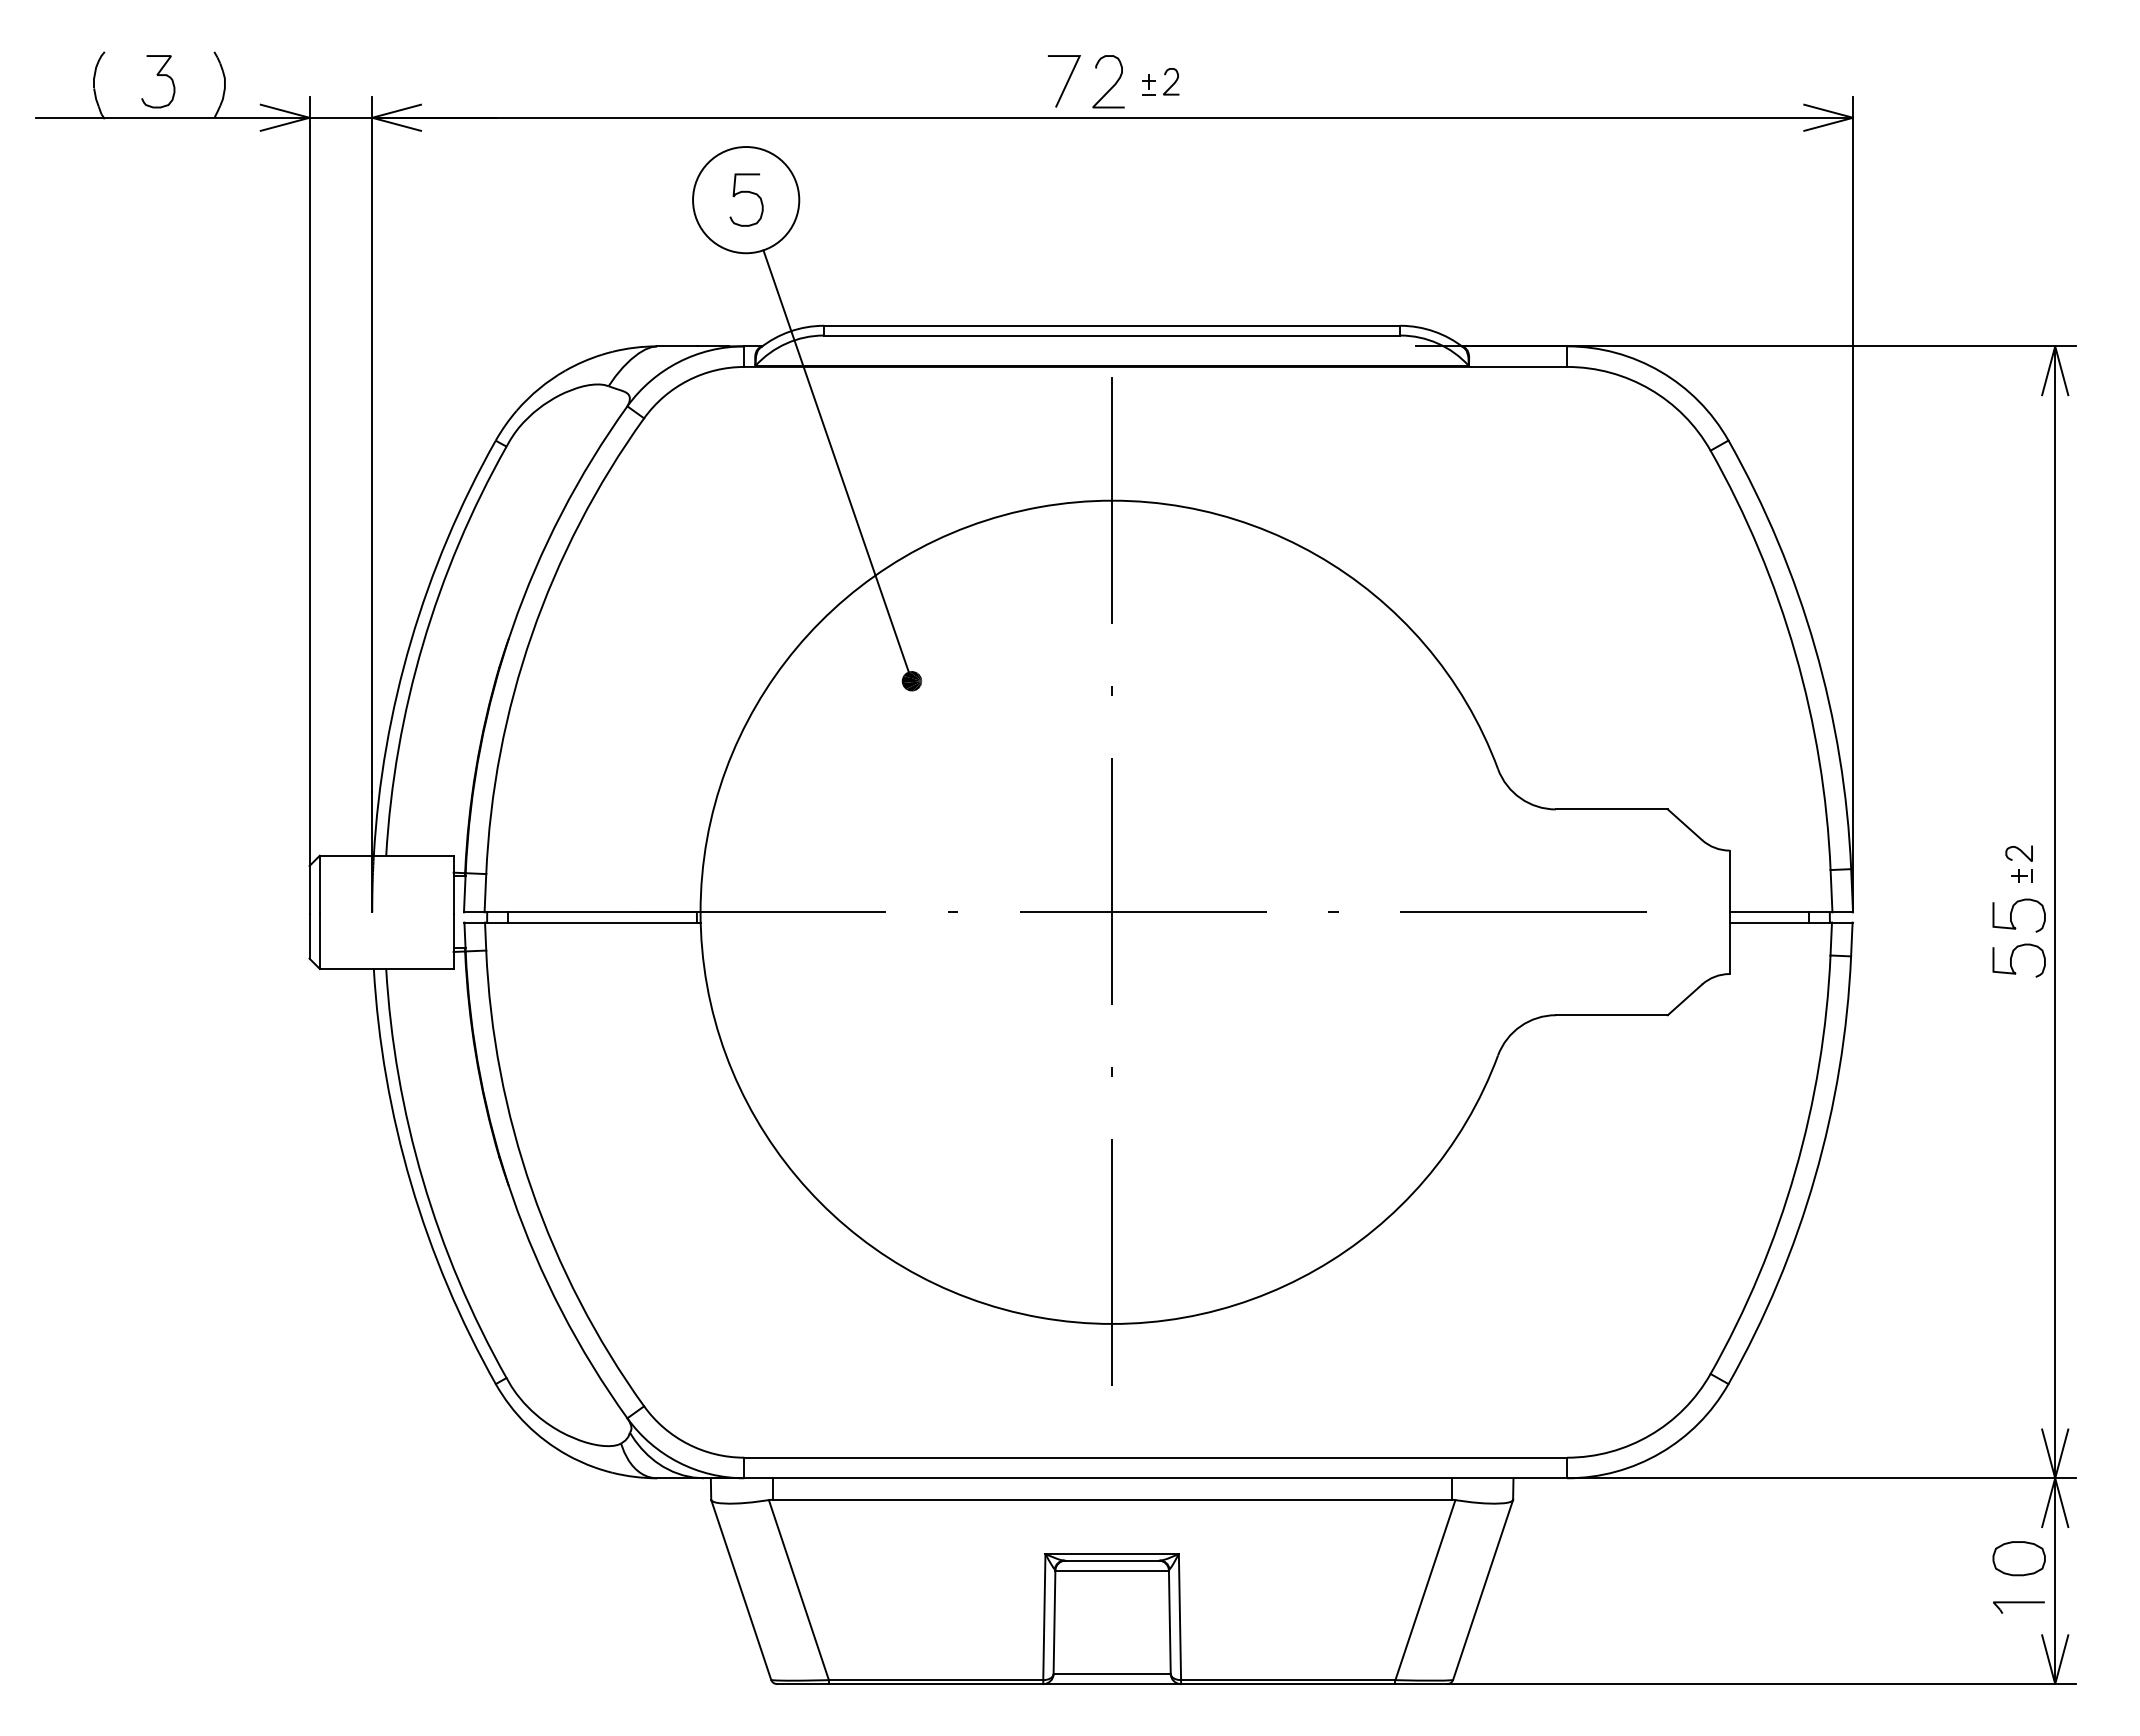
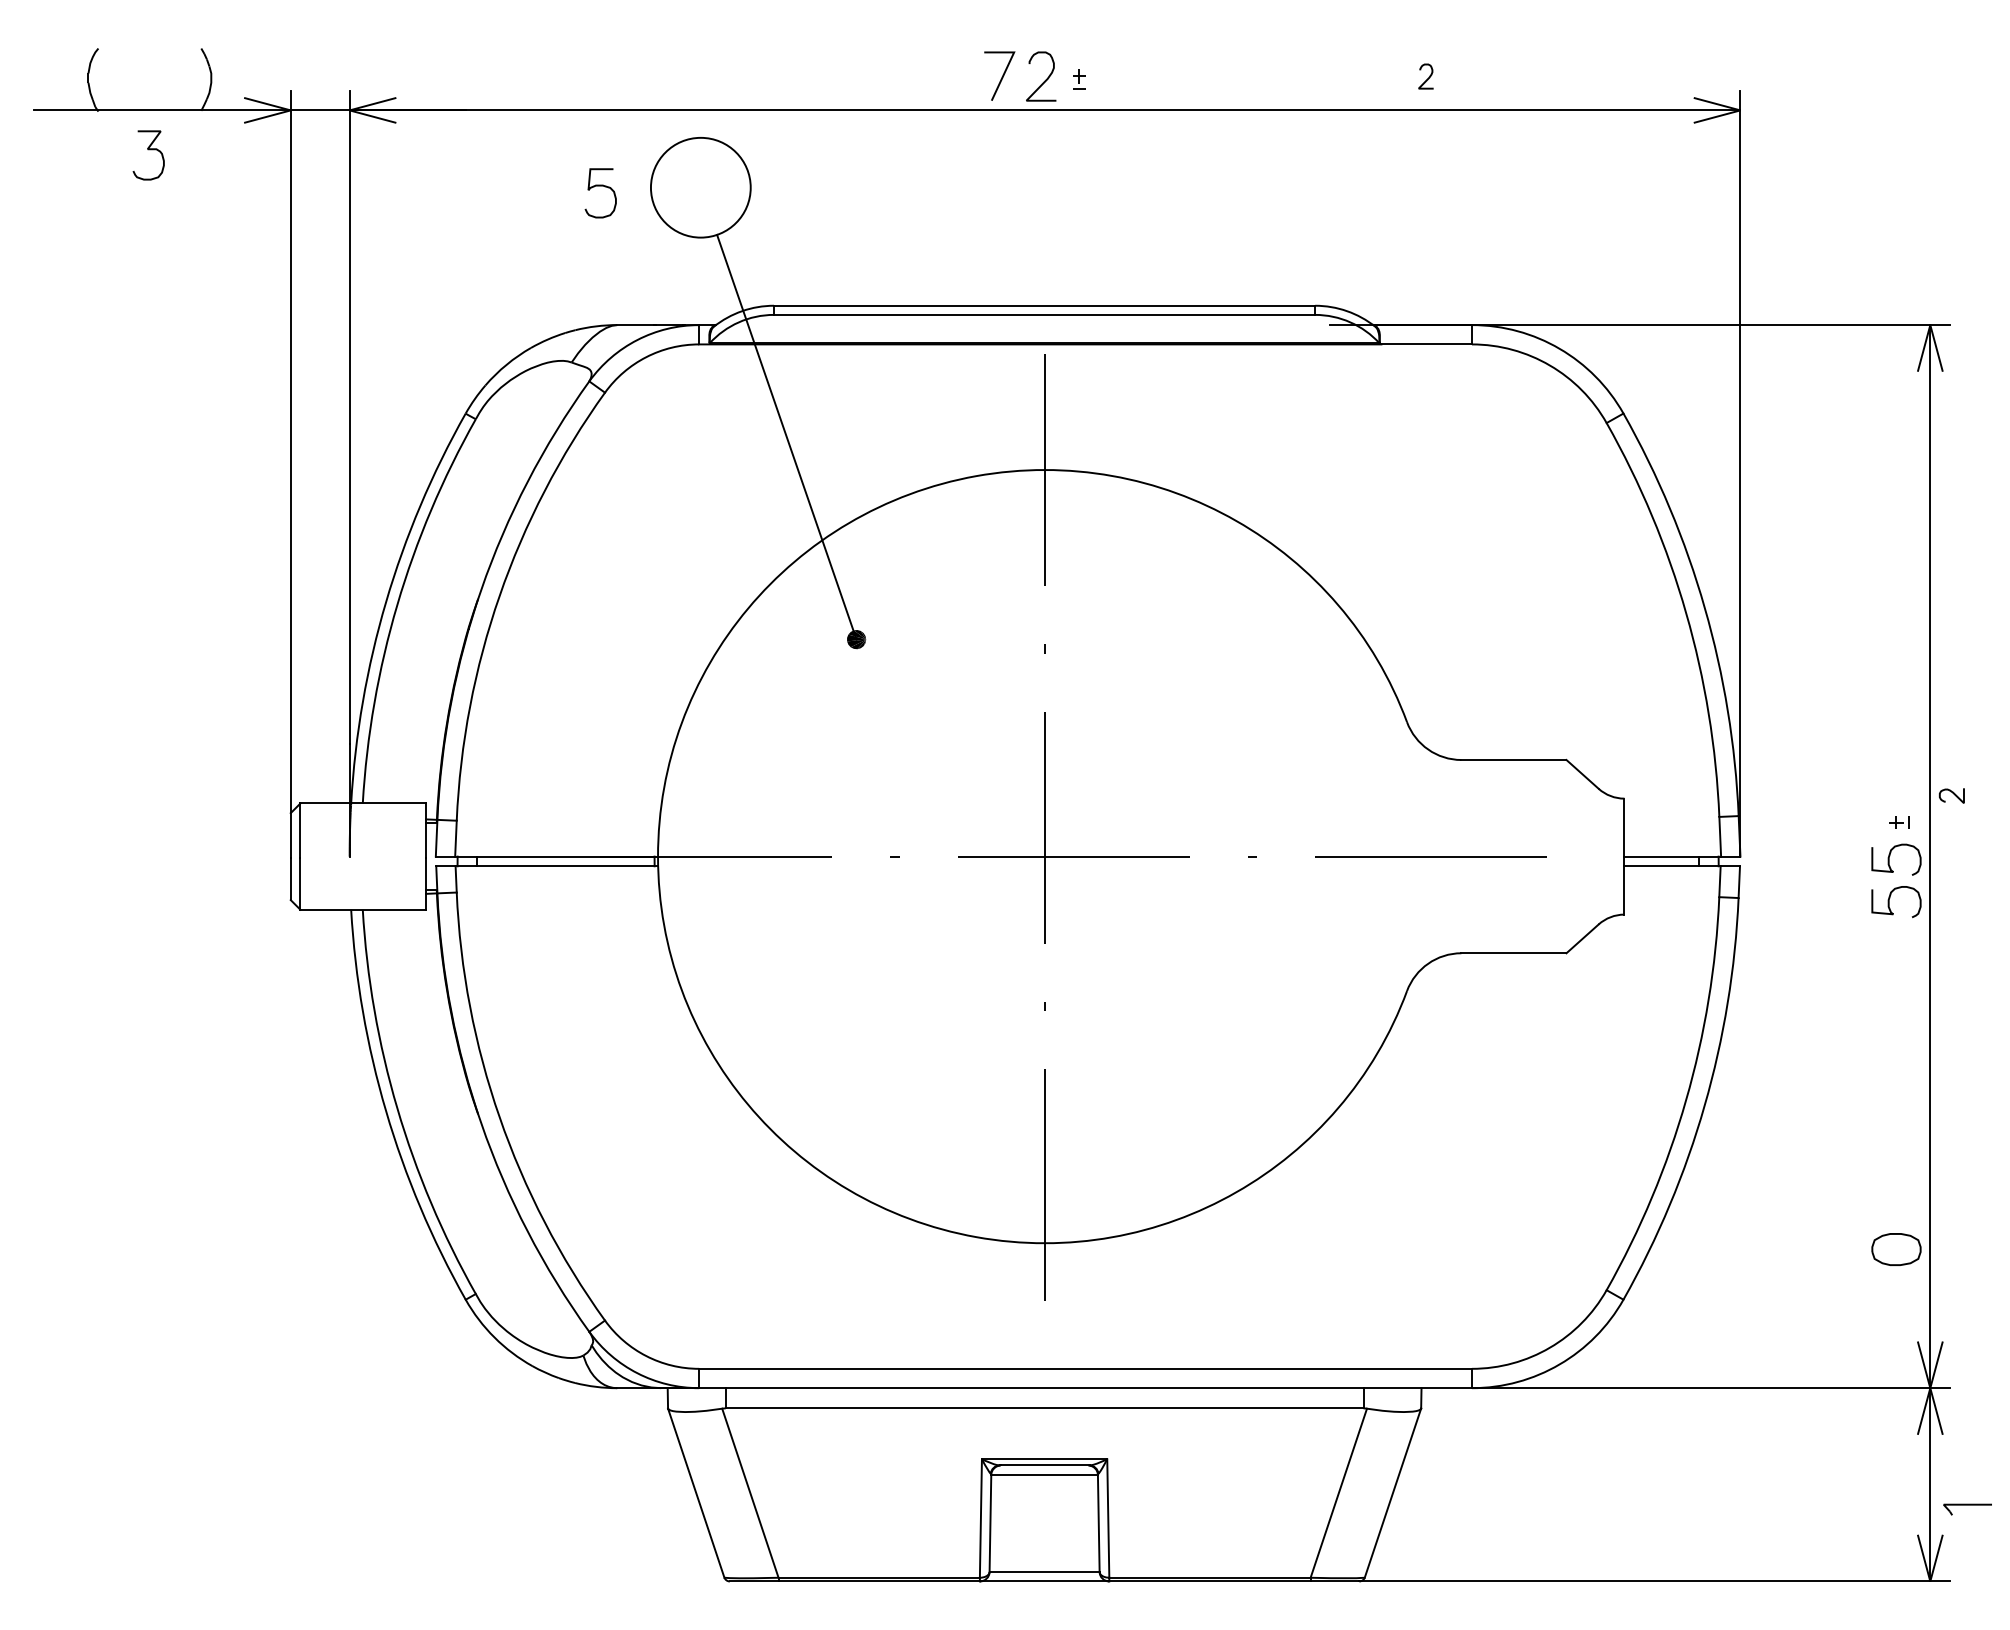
curve: (158, 75) -> (148, 149), moved
curve: (1173, 82) -> (1428, 77), moved
curve: (746, 192) -> (600, 186), moved
curve: (2020, 851) -> (1953, 793), moved
part: (2018, 1558) -> (1895, 1249), moved
part: (2018, 1607) -> (1967, 1509), moved

